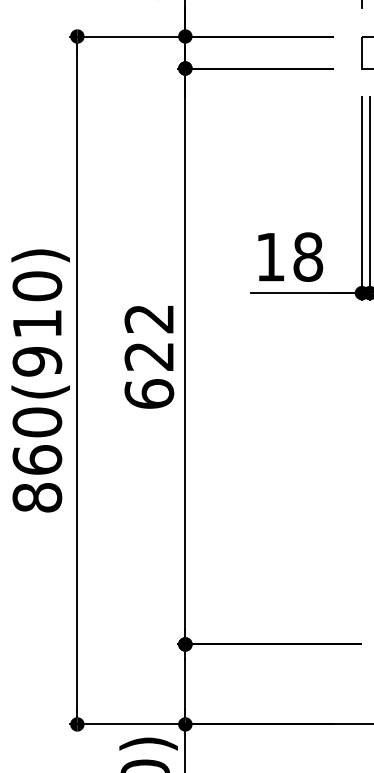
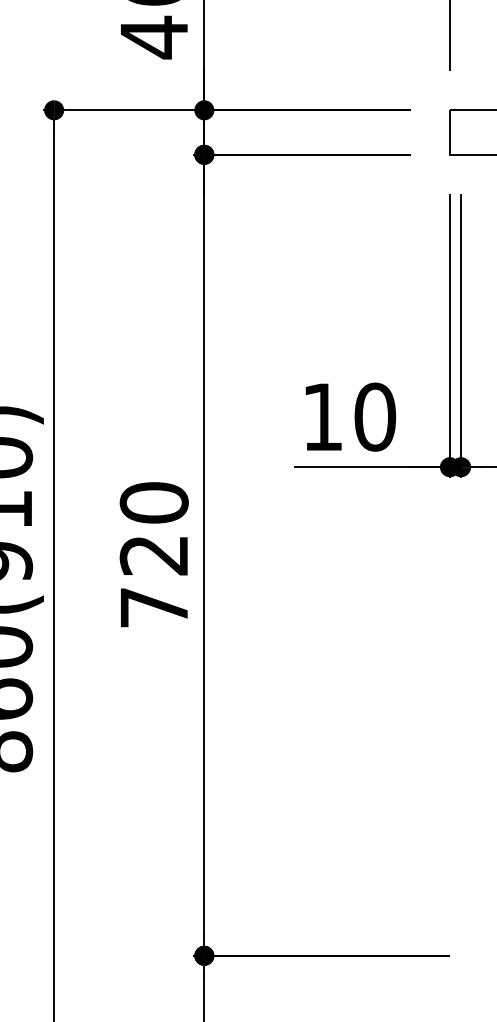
text: (308, 256) -> (375, 416), 18 -> 10
text: (149, 355) -> (154, 553), 622 -> 720

